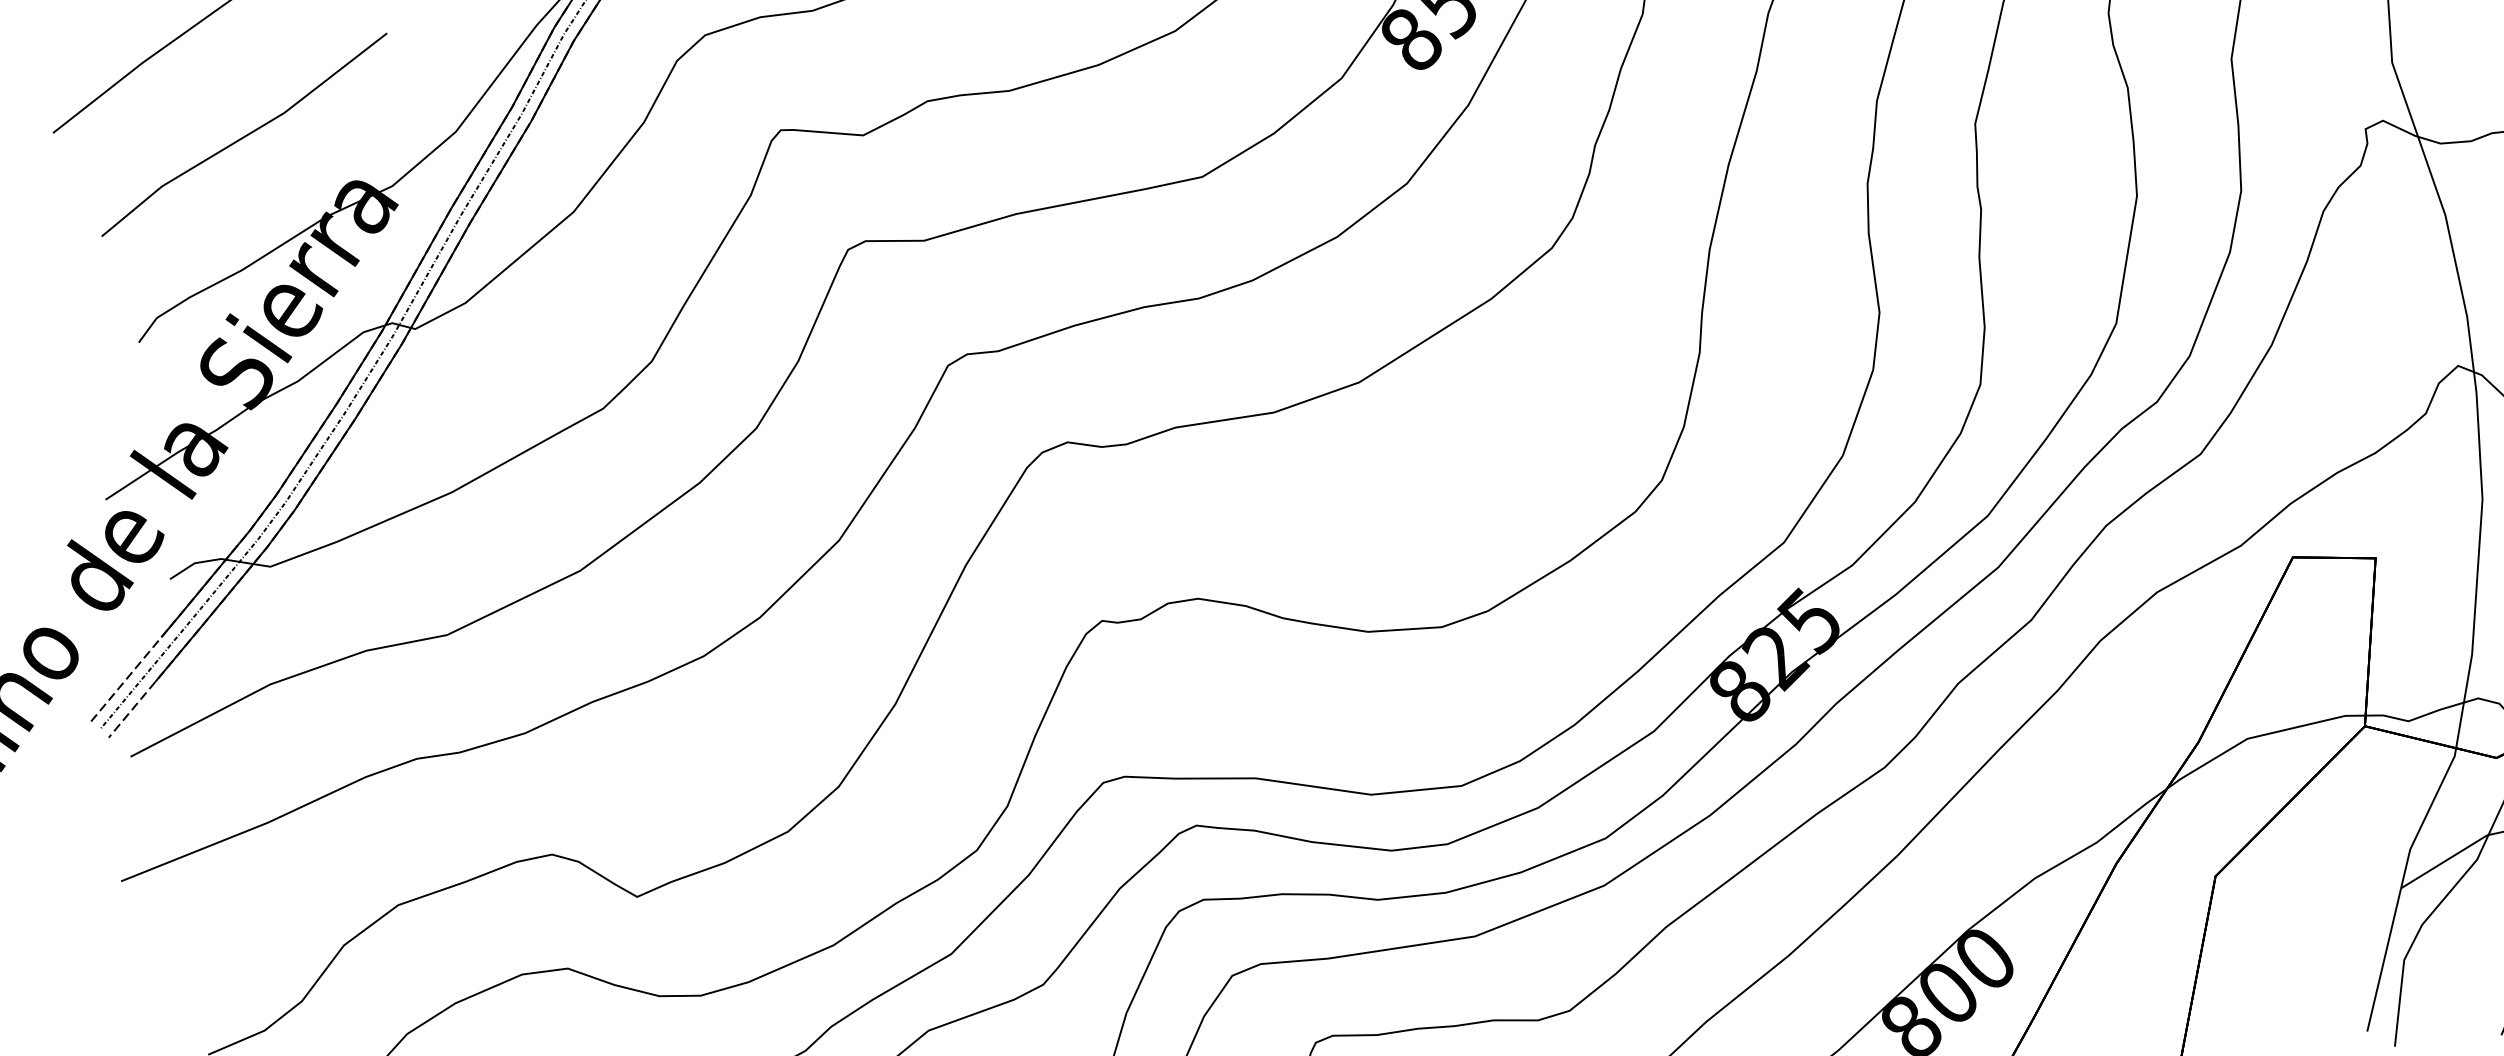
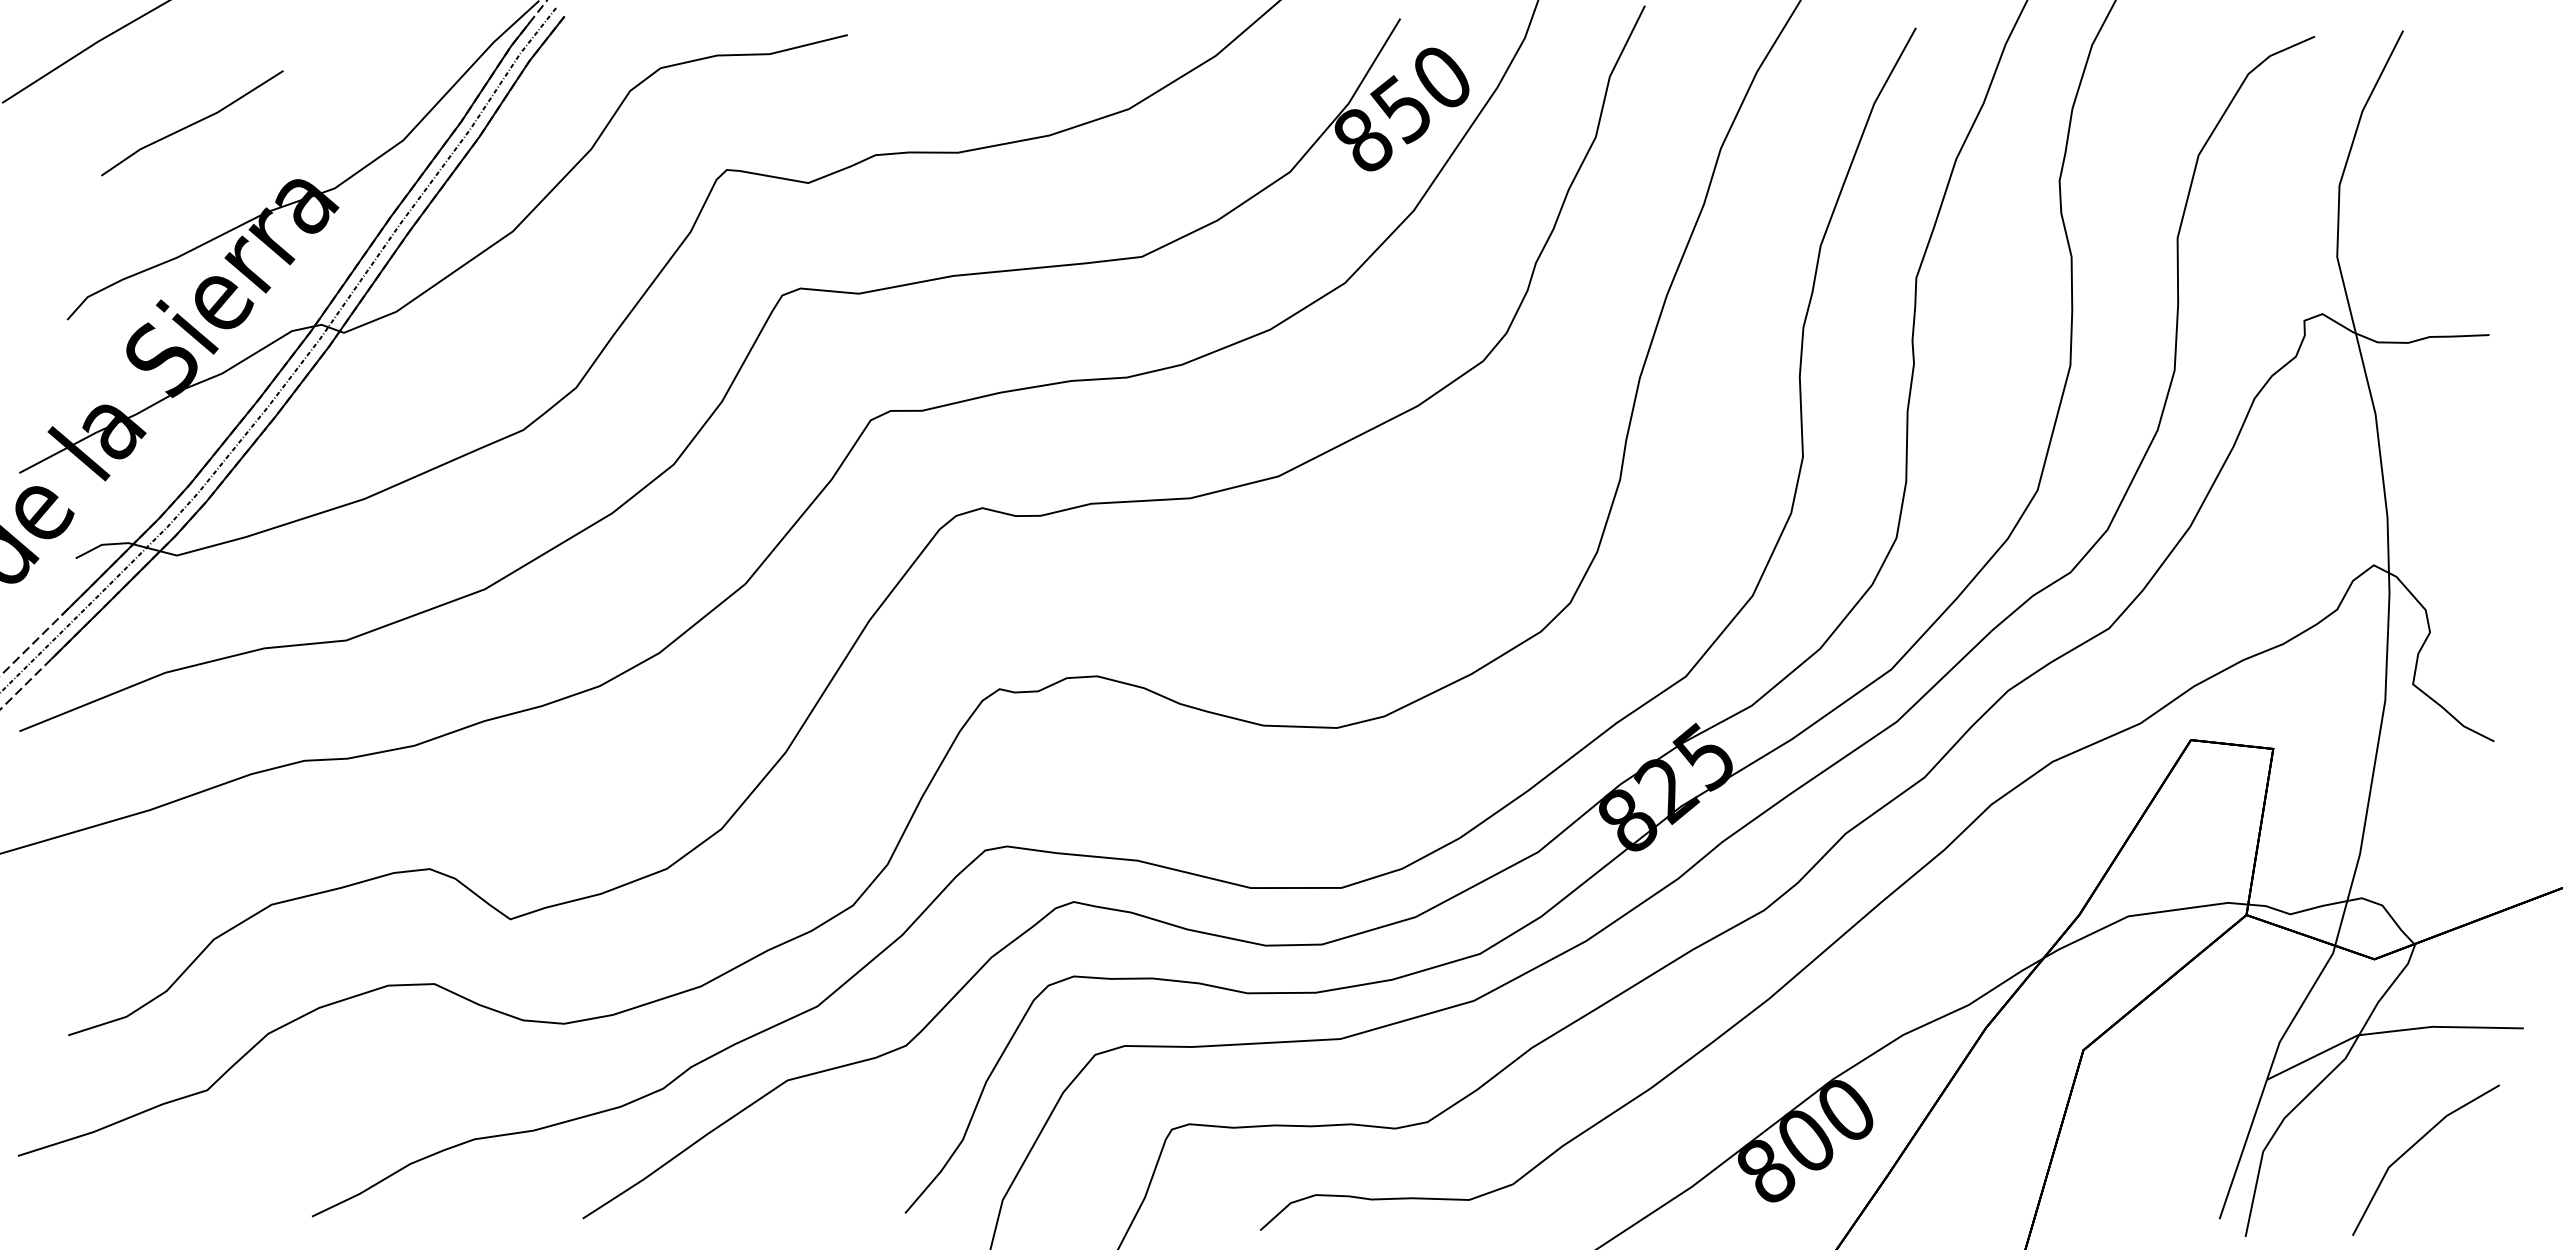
part: (244, 135) -> (192, 123), size x0.6

